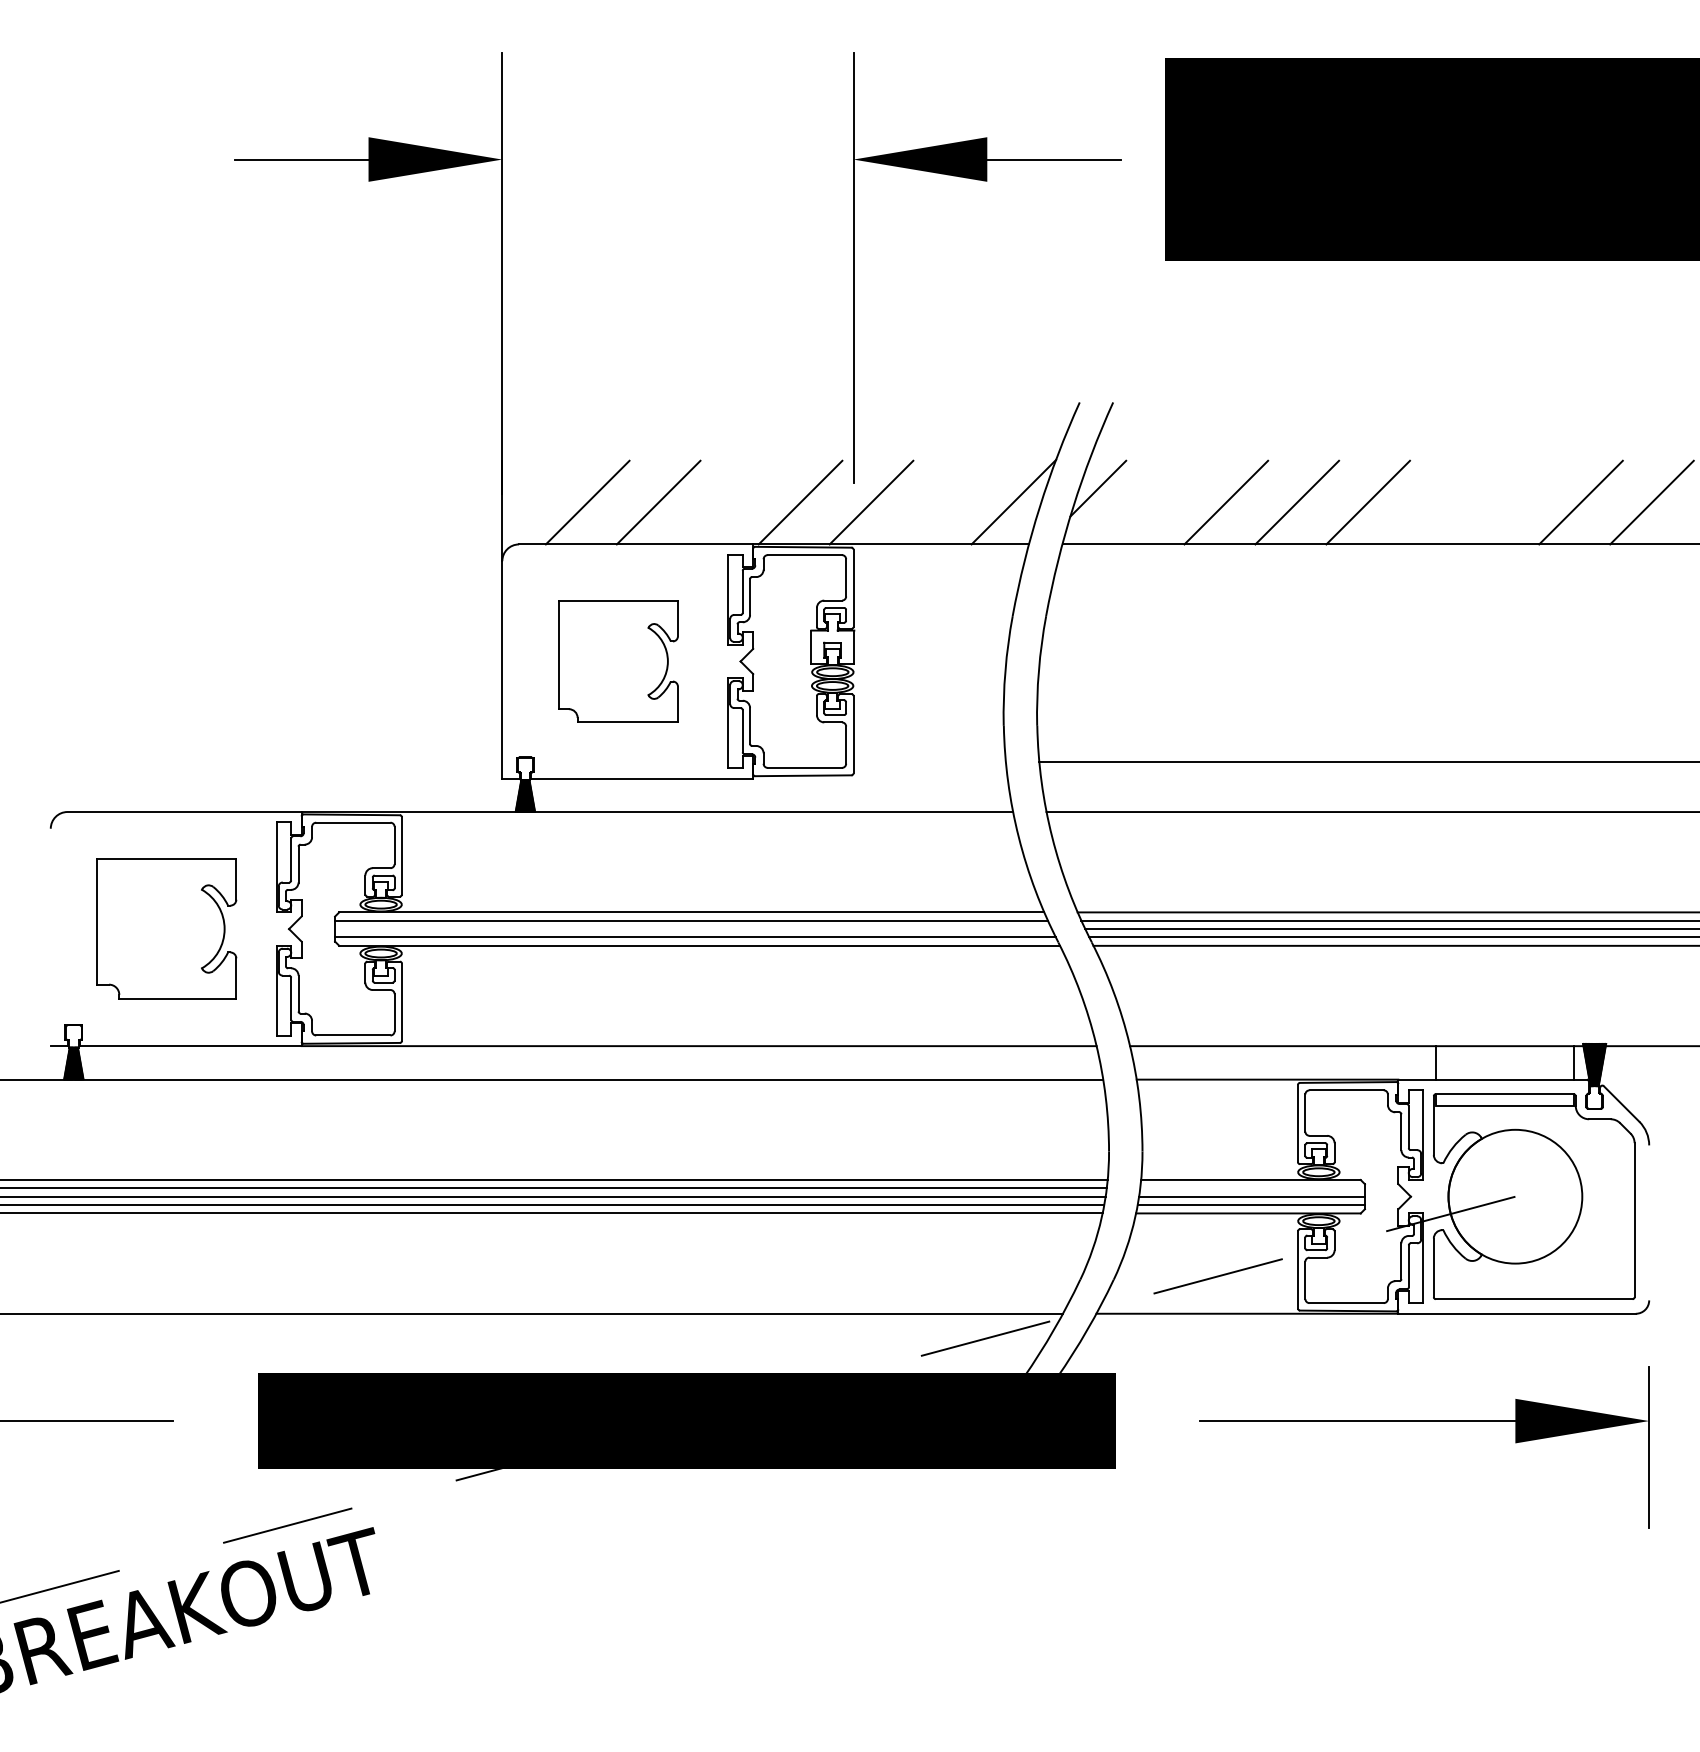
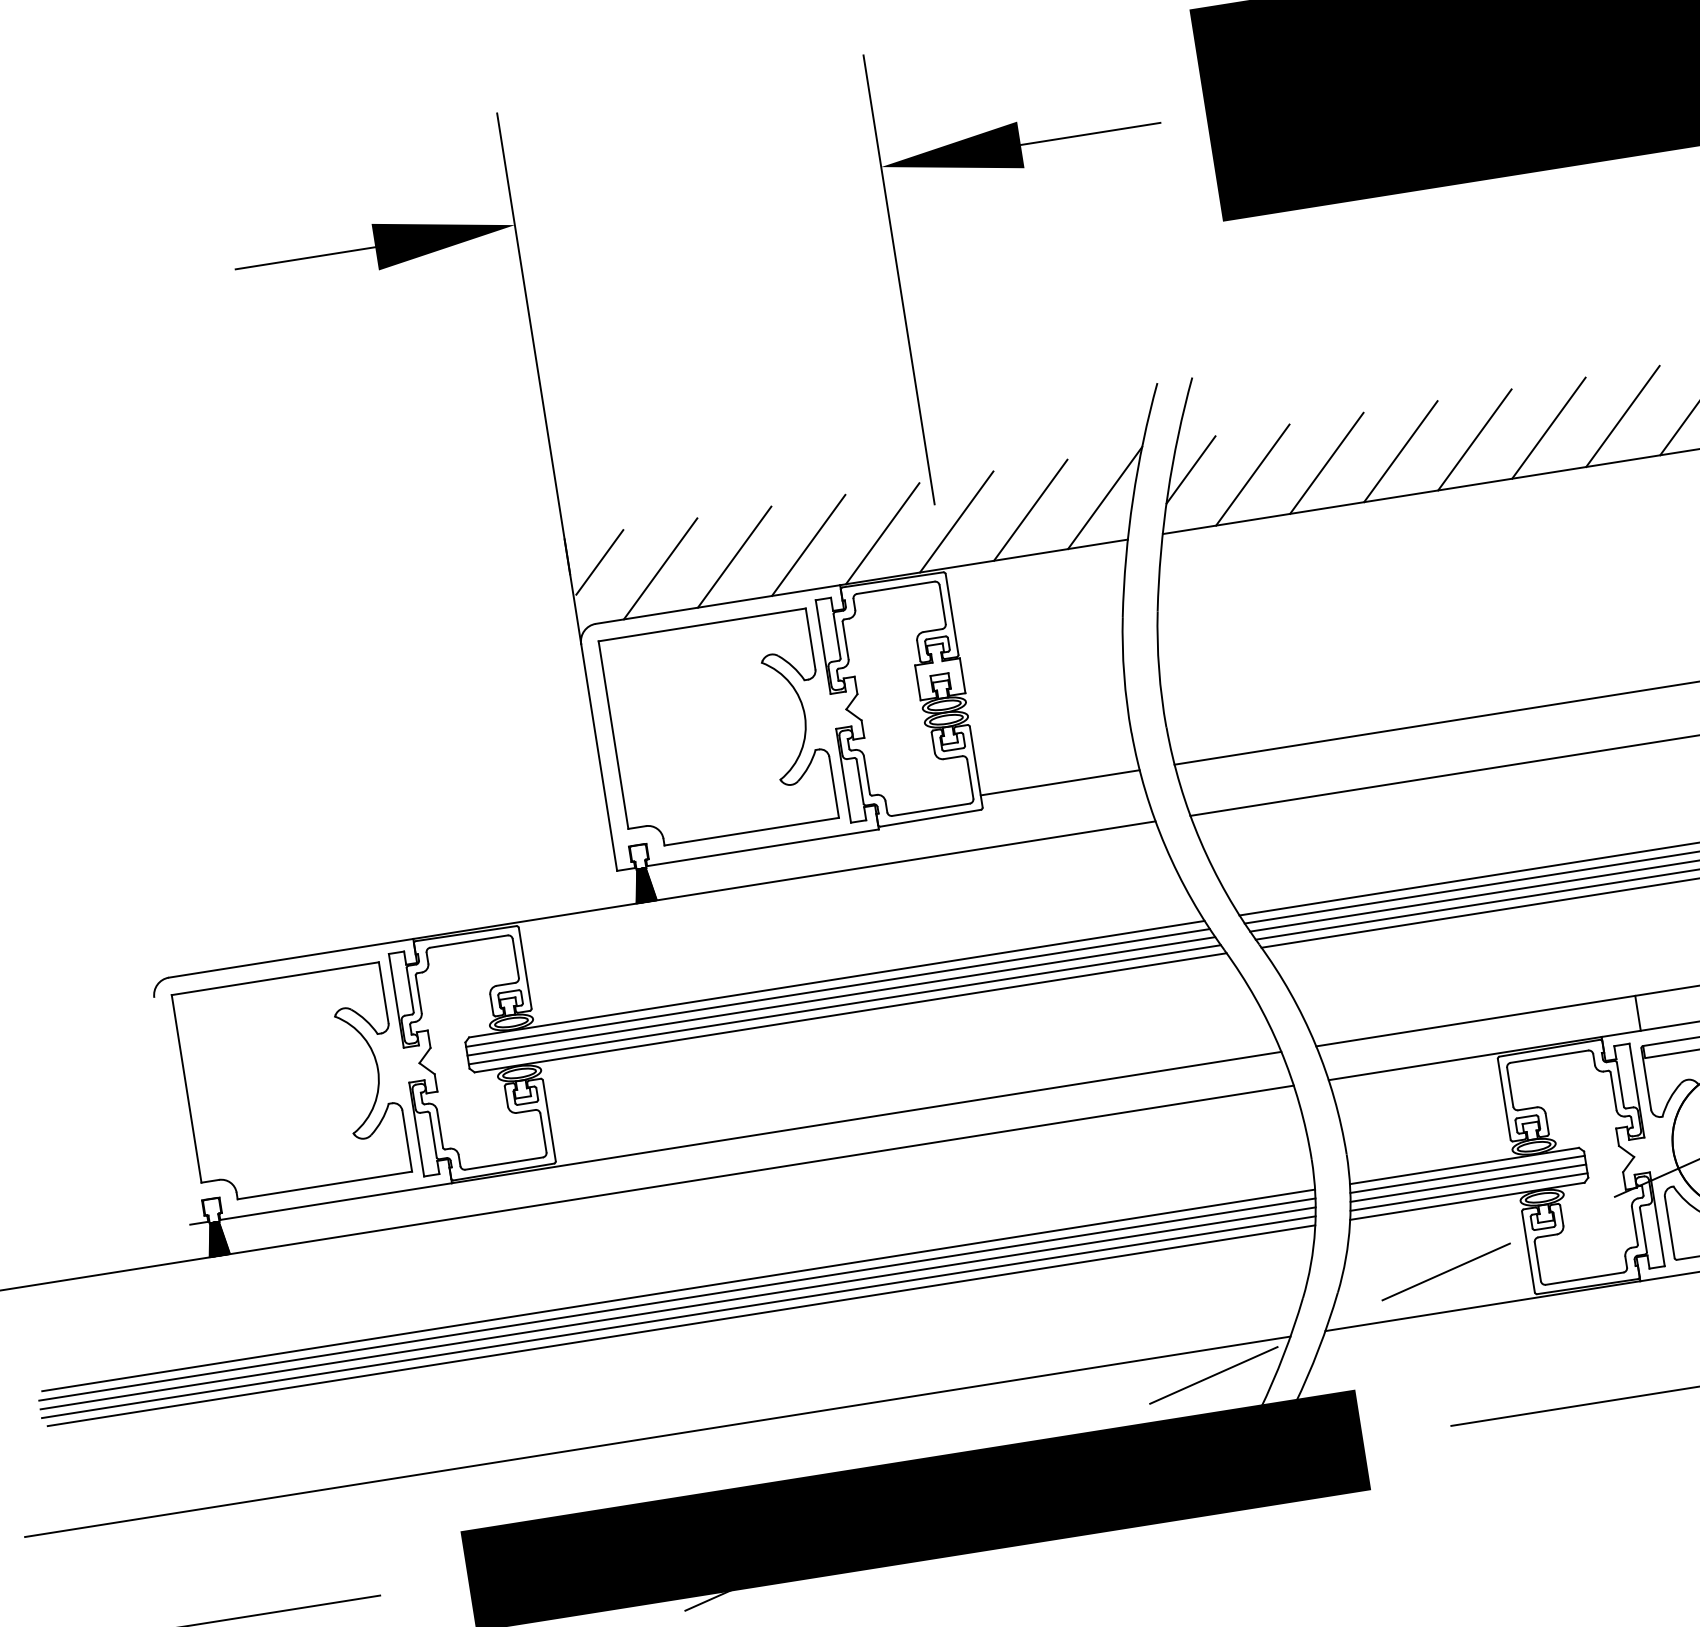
line: (531, 487) -> (599, 562), added
line: (729, 502) -> (808, 545), added
line: (942, 502) -> (1030, 510), added
line: (1155, 502) -> (1252, 474), added
line: (1438, 502) -> (1548, 428), added
line: (1509, 502) -> (1622, 416), added
part: (618, 661) -> (718, 729), size x1.67
line: (929, 761) -> (1059, 782), added
part: (166, 928) -> (291, 1082), size x1.43
line: (693, 929) -> (841, 996), added
line: (1252, 1188) -> (1467, 1174), added

